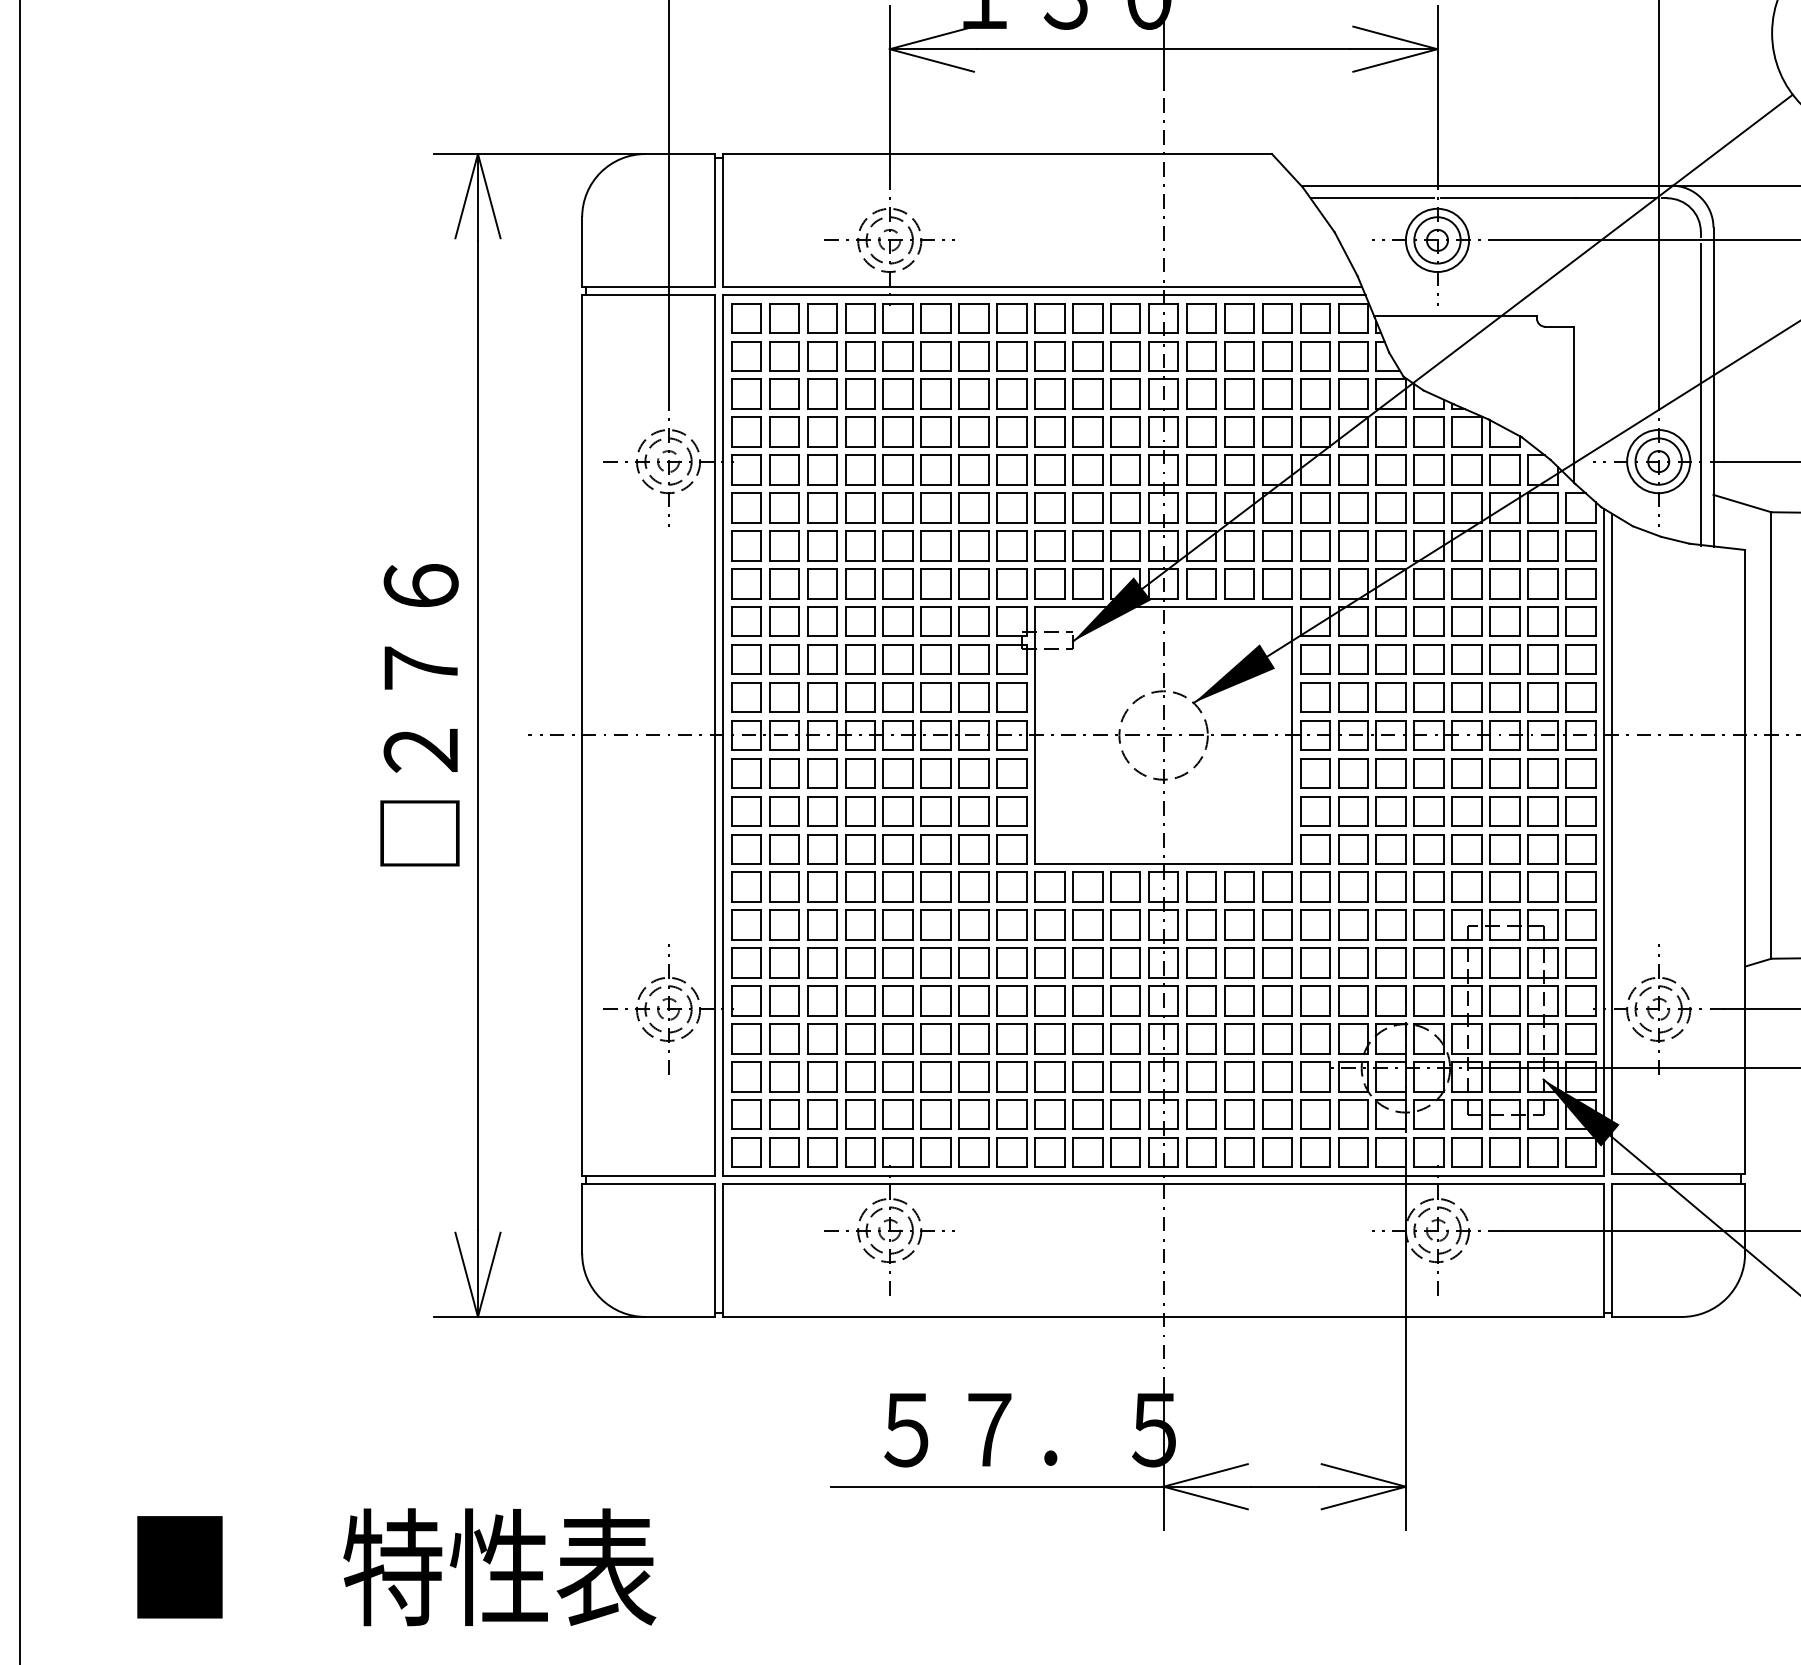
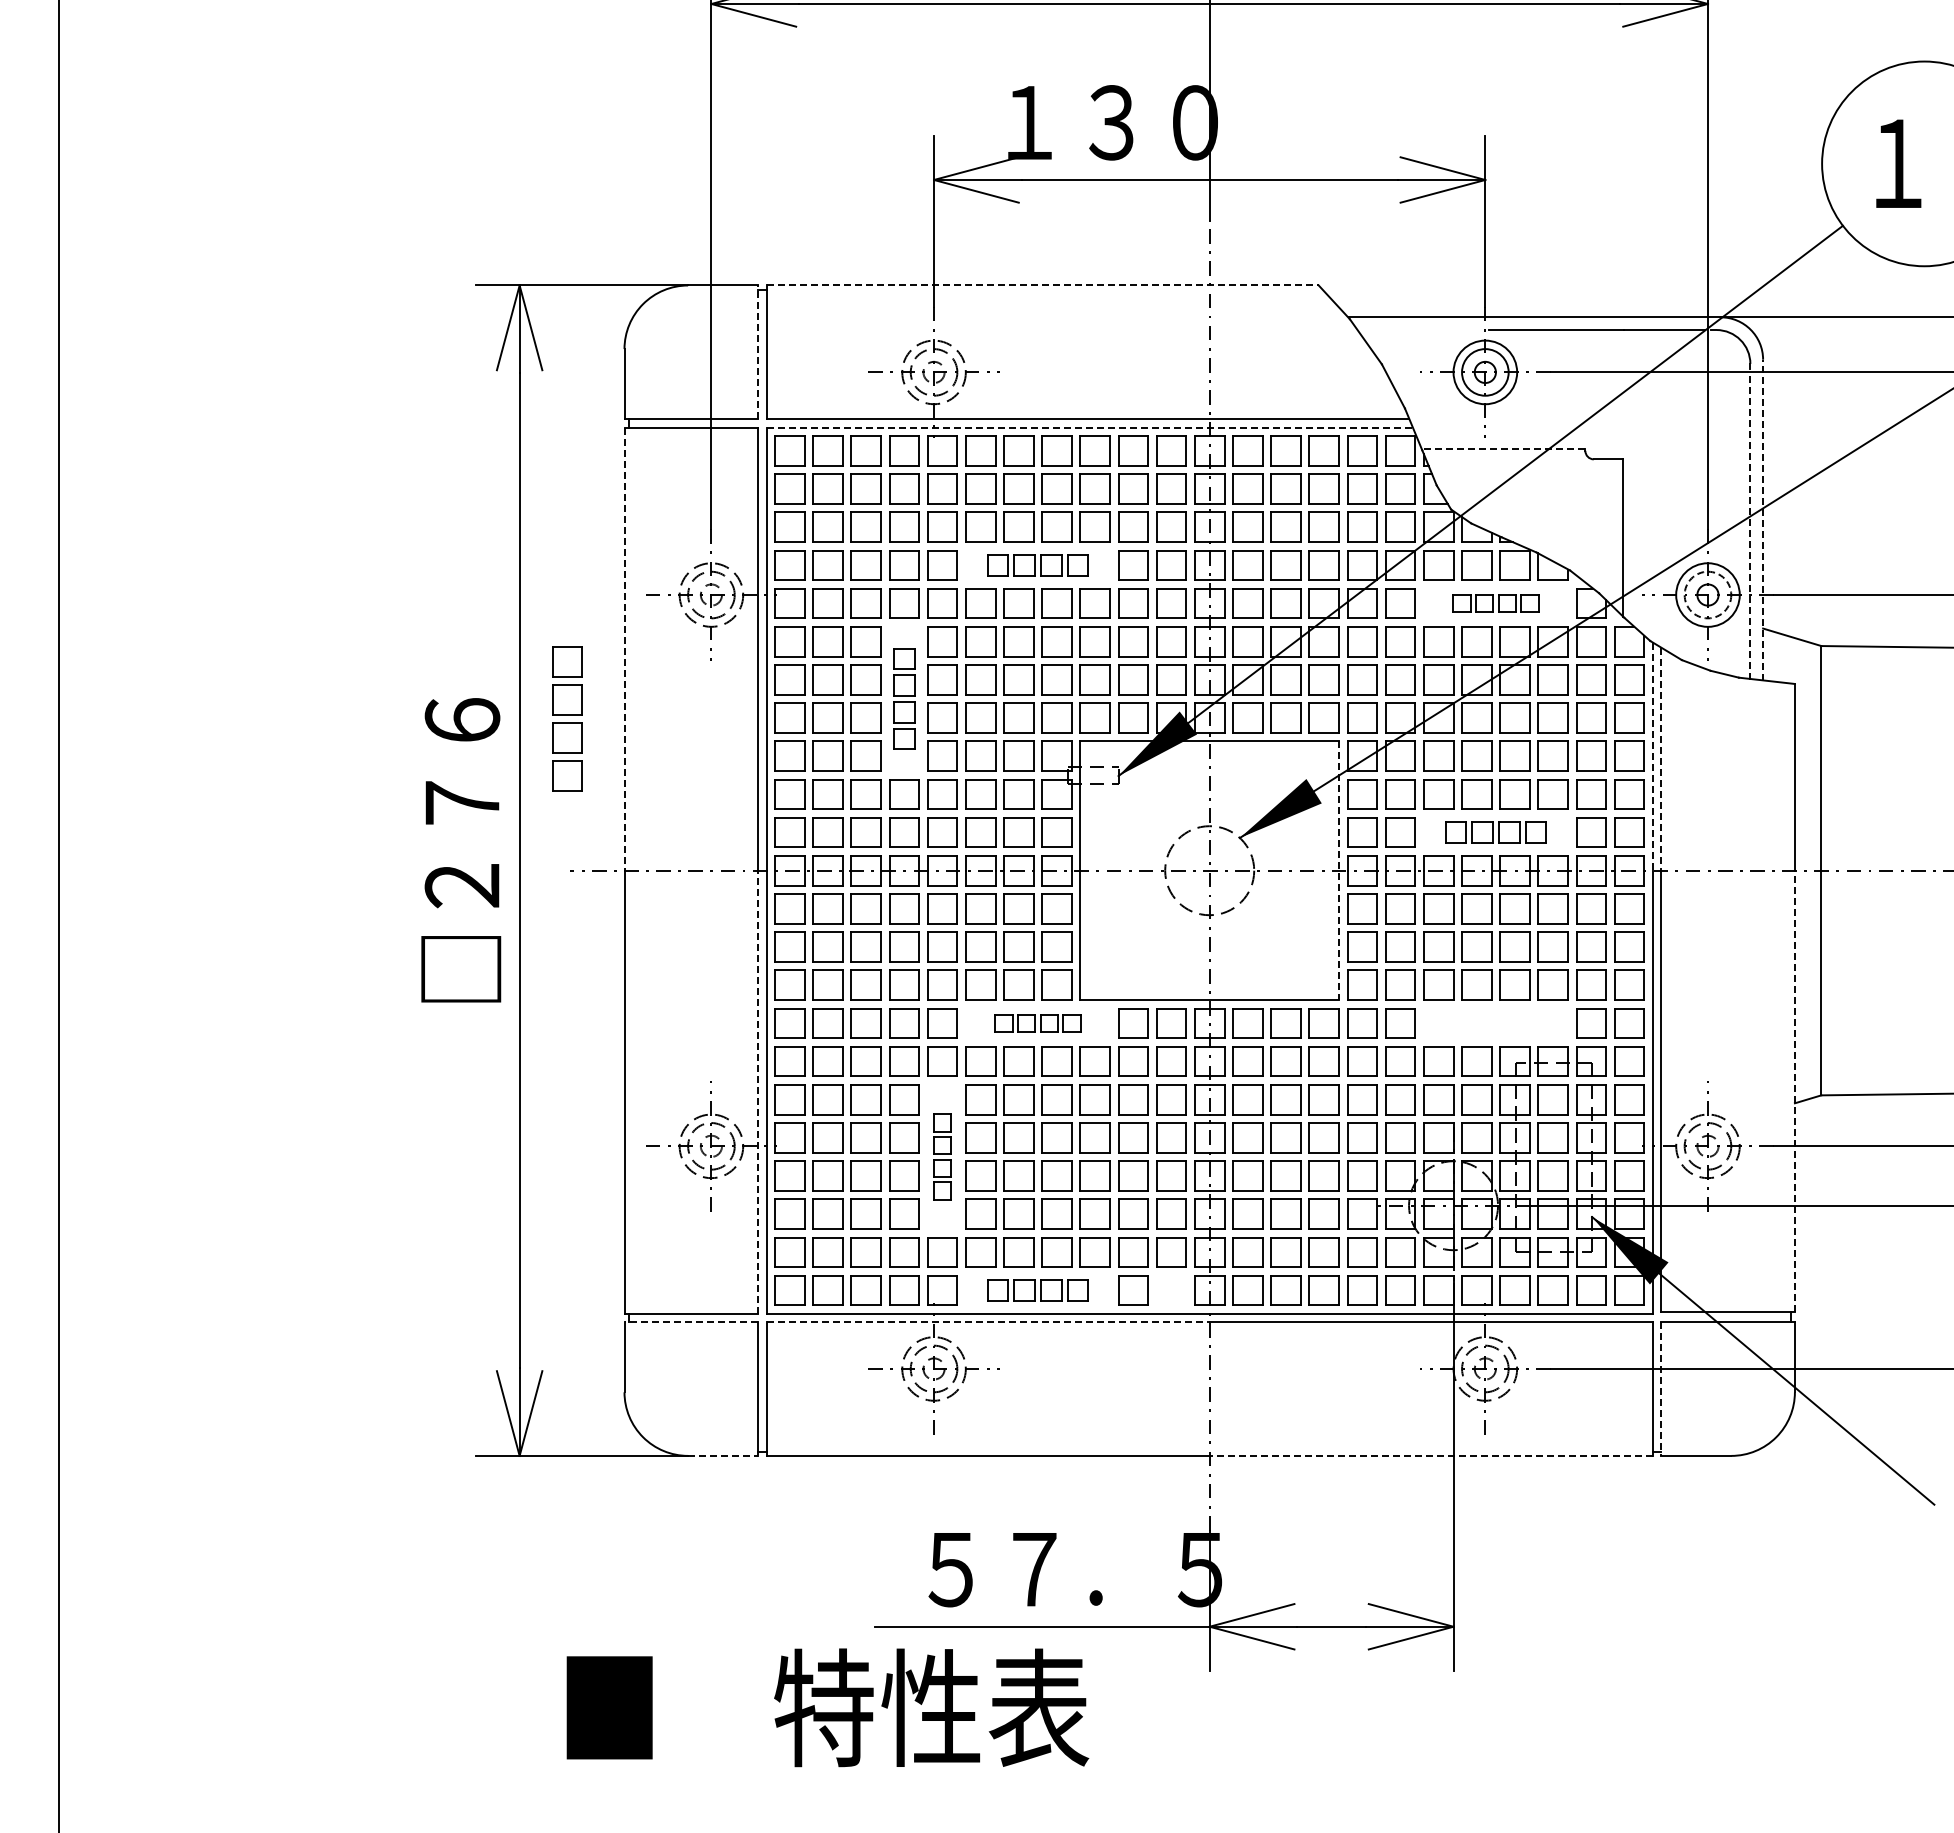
line: (998, 154) -> (1043, 285), solid -> dashed
line: (1372, 198) -> (1419, 330), removed
line: (715, 220) -> (758, 352), solid -> dashed
line: (1045, 295) -> (1090, 427), solid -> dashed
line: (1455, 315) -> (1503, 448), solid -> dashed
line: (1713, 387) -> (1763, 520), solid -> dashed
line: (1700, 394) -> (1750, 527), solid -> dashed
part: (992, 432) -> (1037, 565), size x0.7
circle: (1658, 461) -> (1707, 594), solid -> dashed
part: (1447, 470) -> (1495, 603), size x0.6
line: (582, 515) -> (624, 649), solid -> dashed
part: (860, 564) -> (904, 698), size x0.7
part: (525, 584) -> (567, 718), added
line: (1603, 623) -> (1652, 757), solid -> dashed
line: (1612, 625) -> (1661, 759), solid -> dashed
part: (1447, 697) -> (1495, 832), size x0.7
line: (1292, 736) -> (1339, 871), solid -> dashed
part: (992, 887) -> (1037, 1023), size x0.6
part: (1447, 887) -> (1495, 1023), removed
line: (1744, 954) -> (1794, 1091), solid -> dashed
line: (715, 955) -> (758, 1092), solid -> dashed
part: (898, 1019) -> (942, 1156), size x0.6
part: (992, 1152) -> (1037, 1290), size x0.7
part: (1125, 1152) -> (1171, 1290), removed
line: (648, 1184) -> (691, 1322), solid -> dashed
line: (943, 1184) -> (988, 1322), solid -> dashed
line: (1612, 1250) -> (1661, 1389), solid -> dashed
line: (680, 1316) -> (723, 1455), solid -> dashed
line: (1384, 1316) -> (1431, 1455), solid -> dashed
text: (396, 1566) -> (827, 1707), moved

